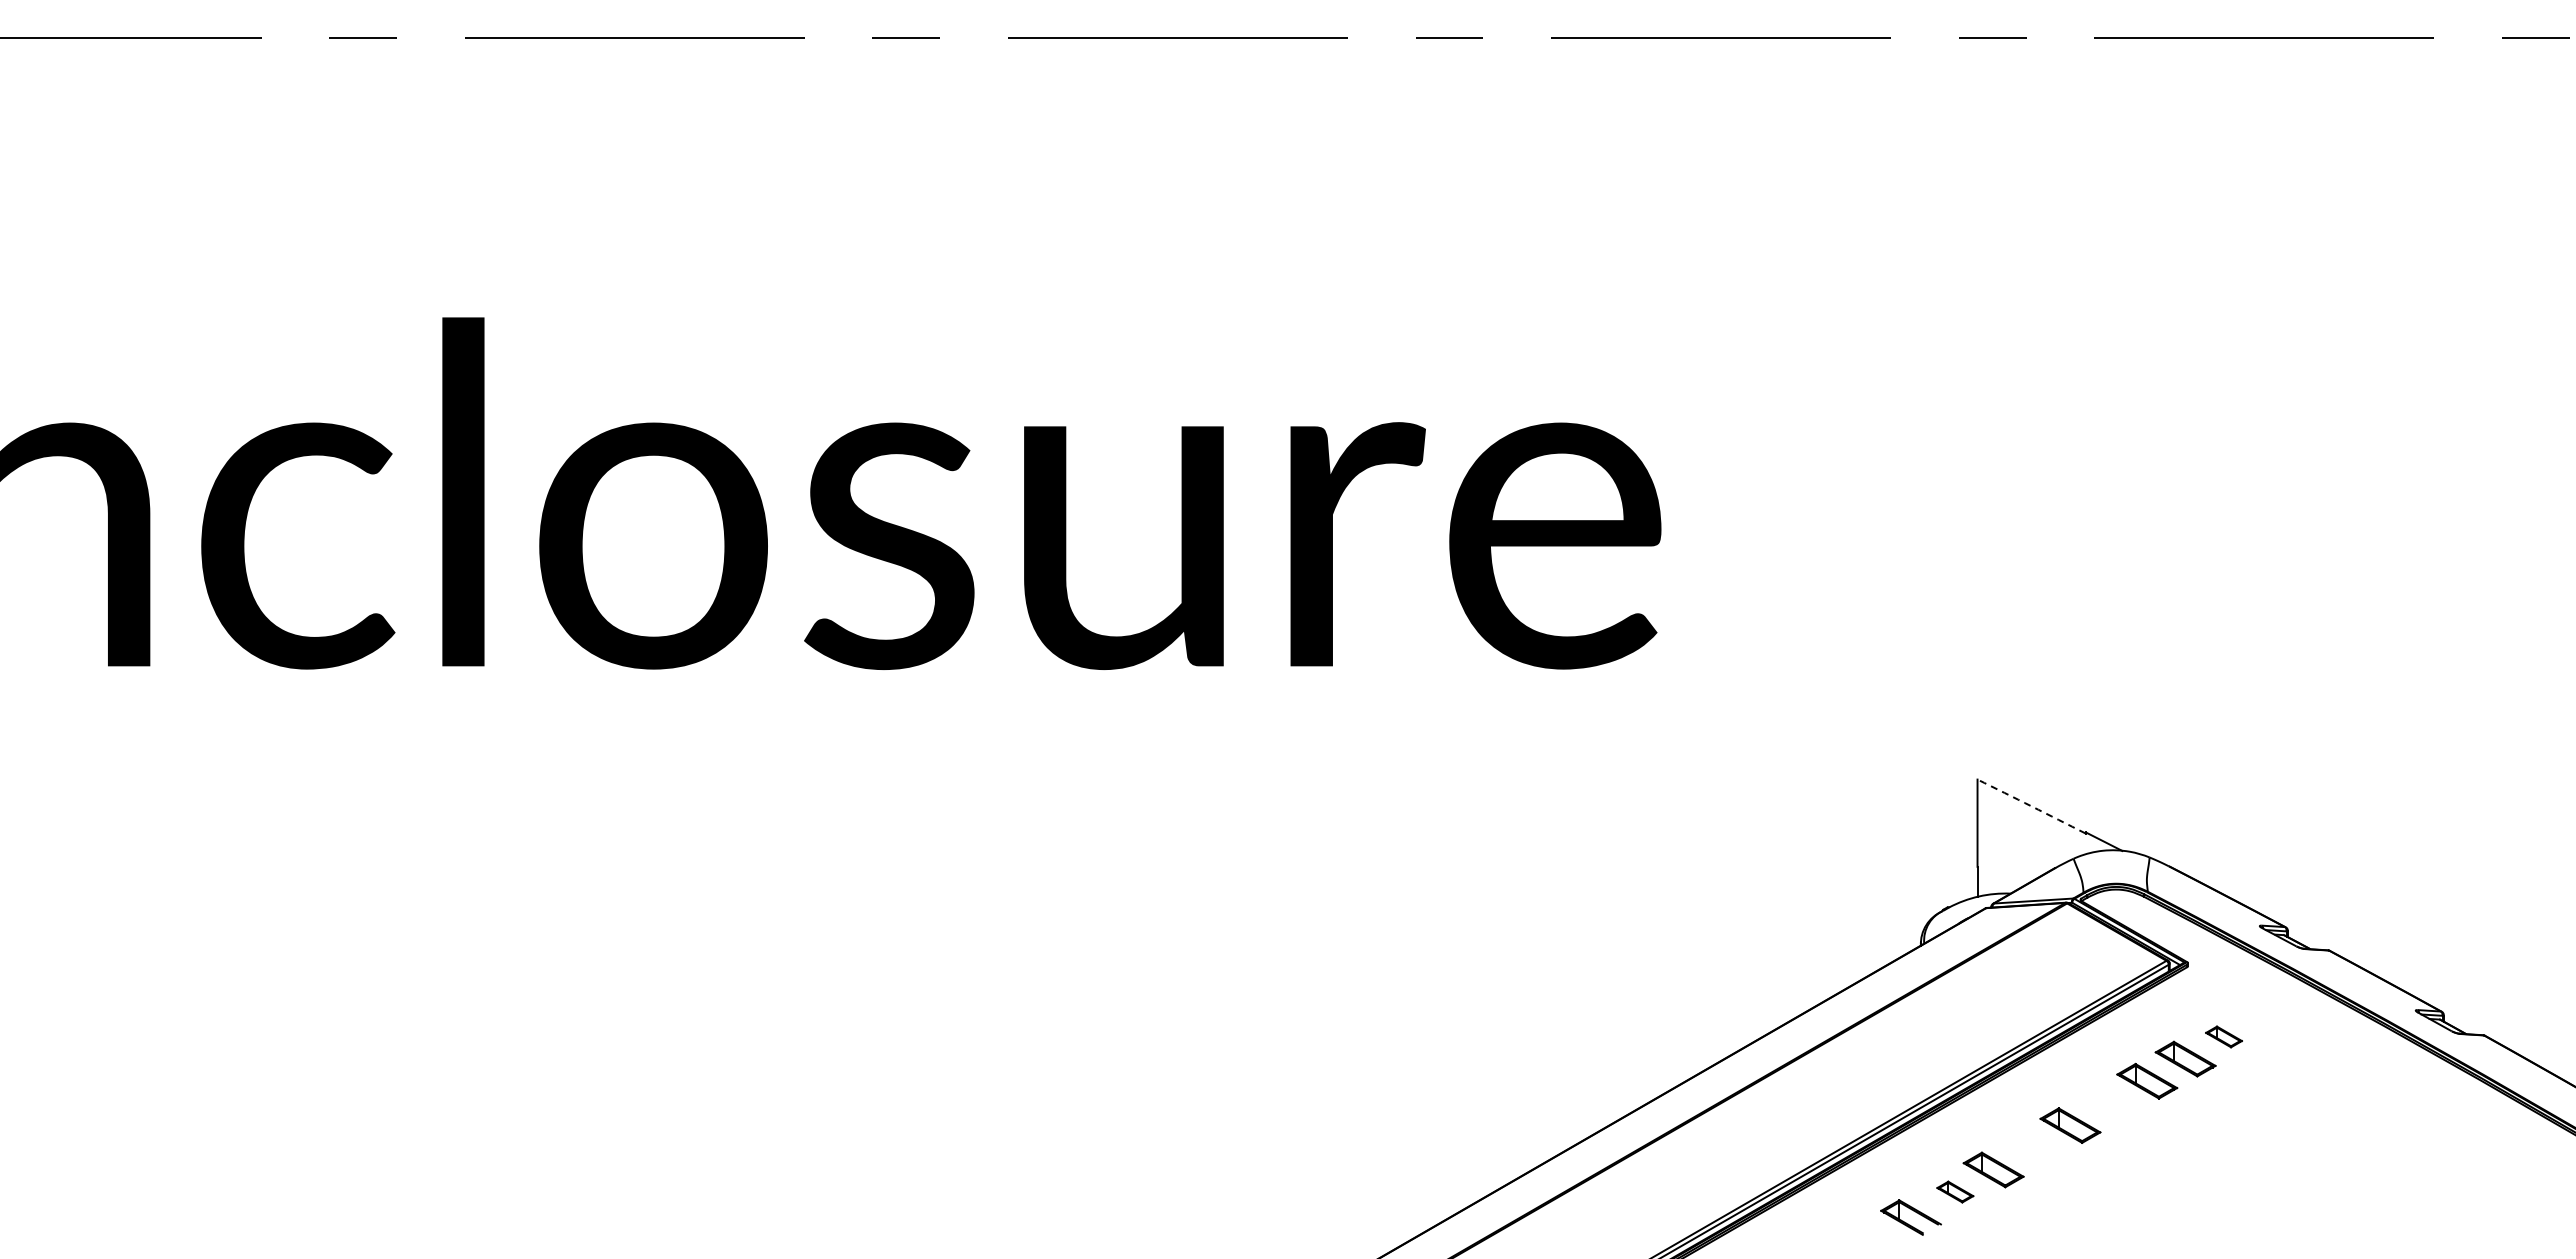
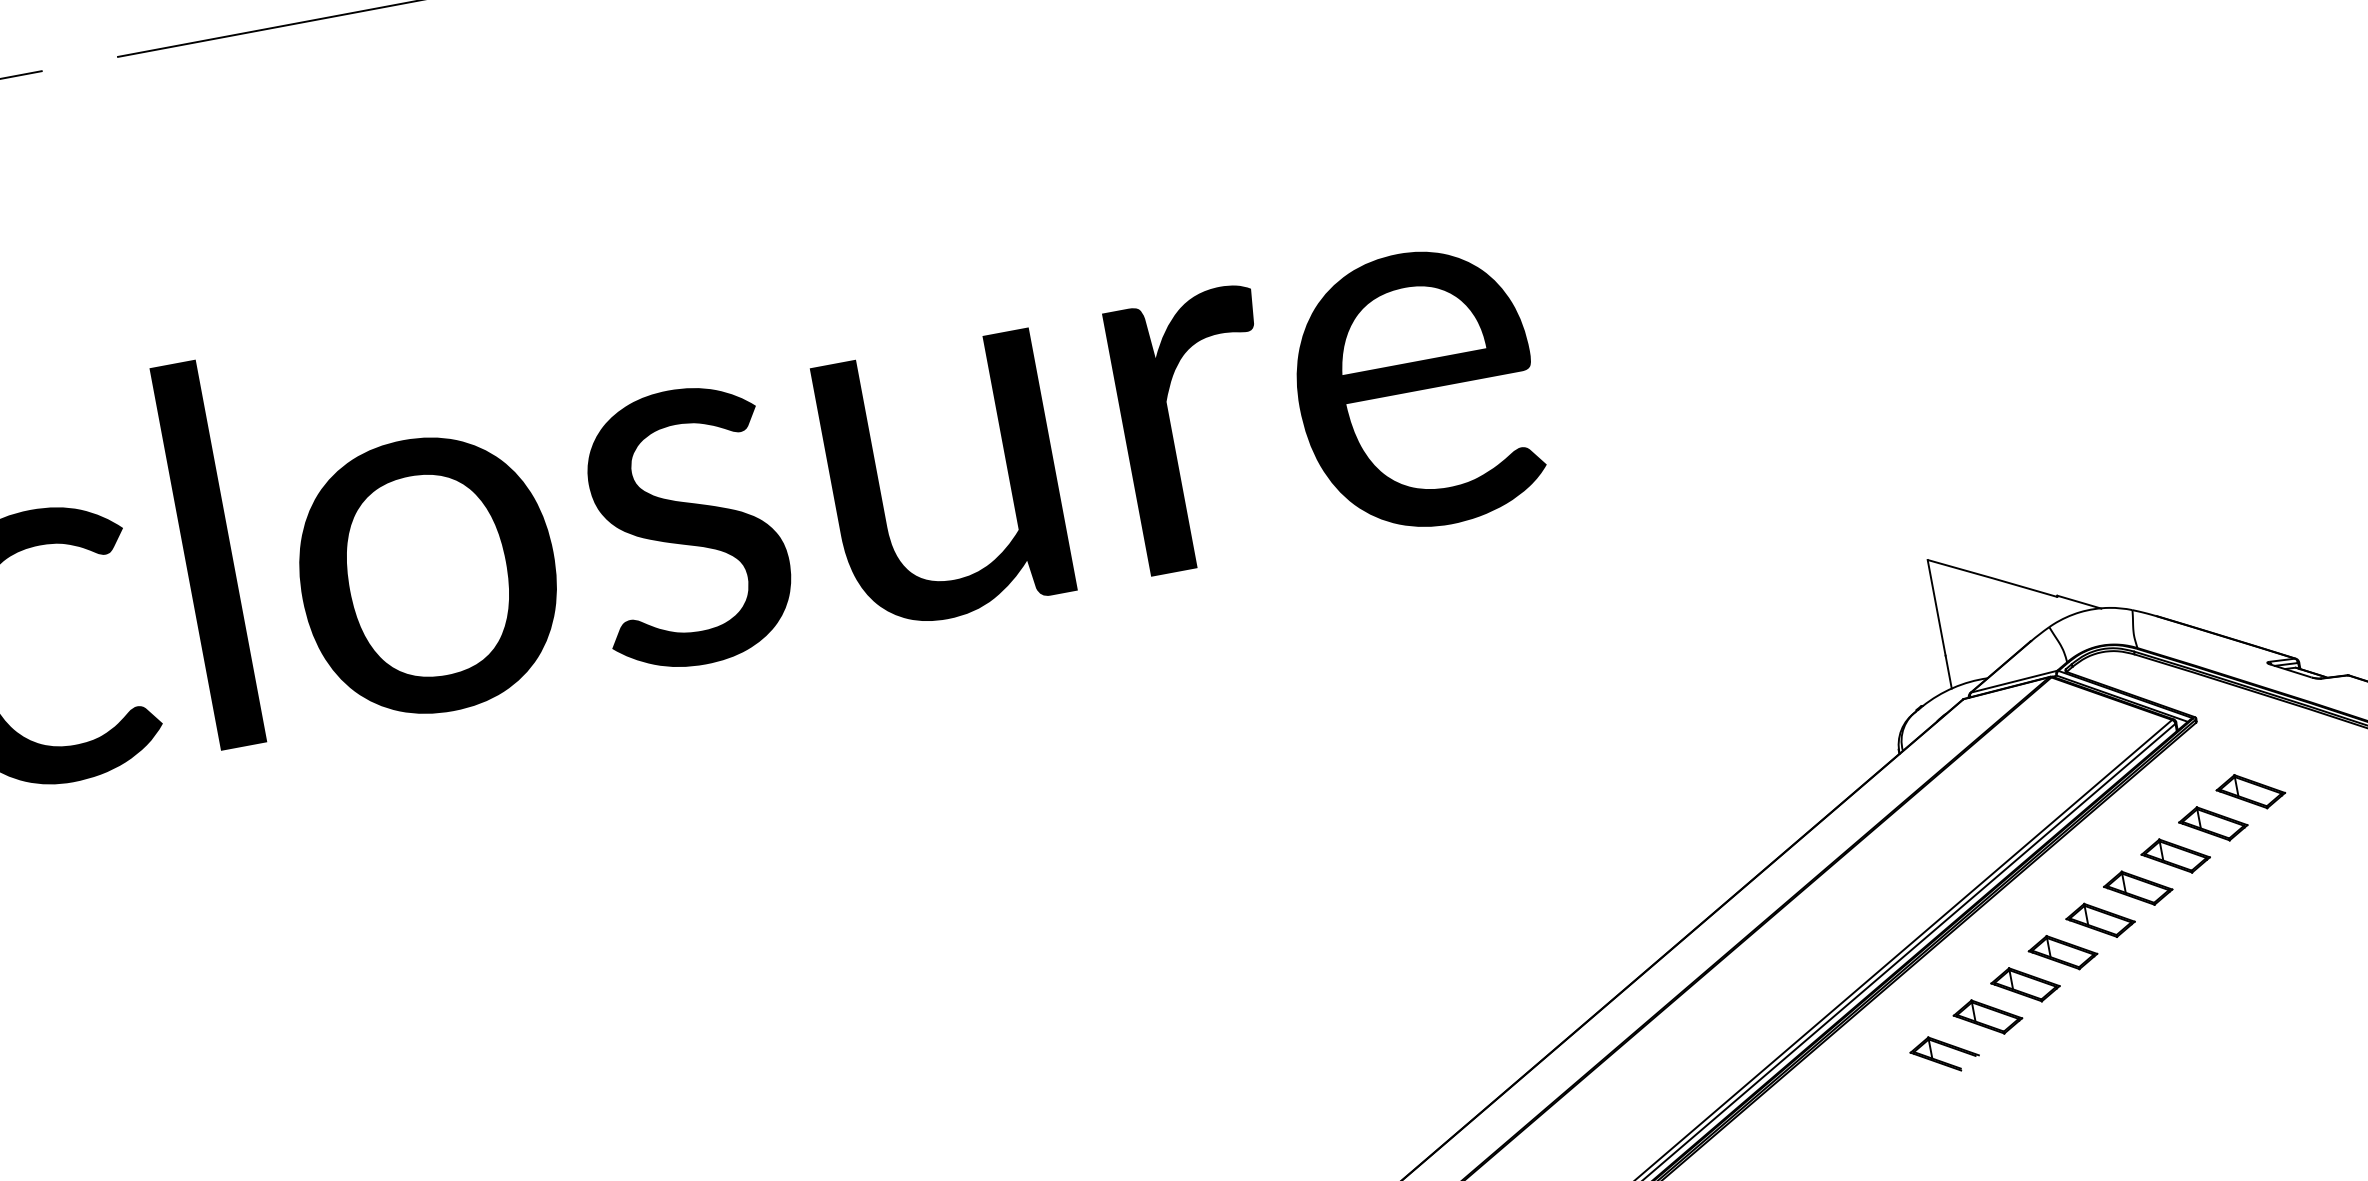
arc: (2031, 806) -> (1992, 578), dashed -> solid
part: (2223, 1036) -> (2250, 791), size x1.67
part: (2108, 1103) -> (2137, 888), added
part: (2032, 1147) -> (2063, 952), added
part: (1955, 1191) -> (1988, 1016), size x1.67

